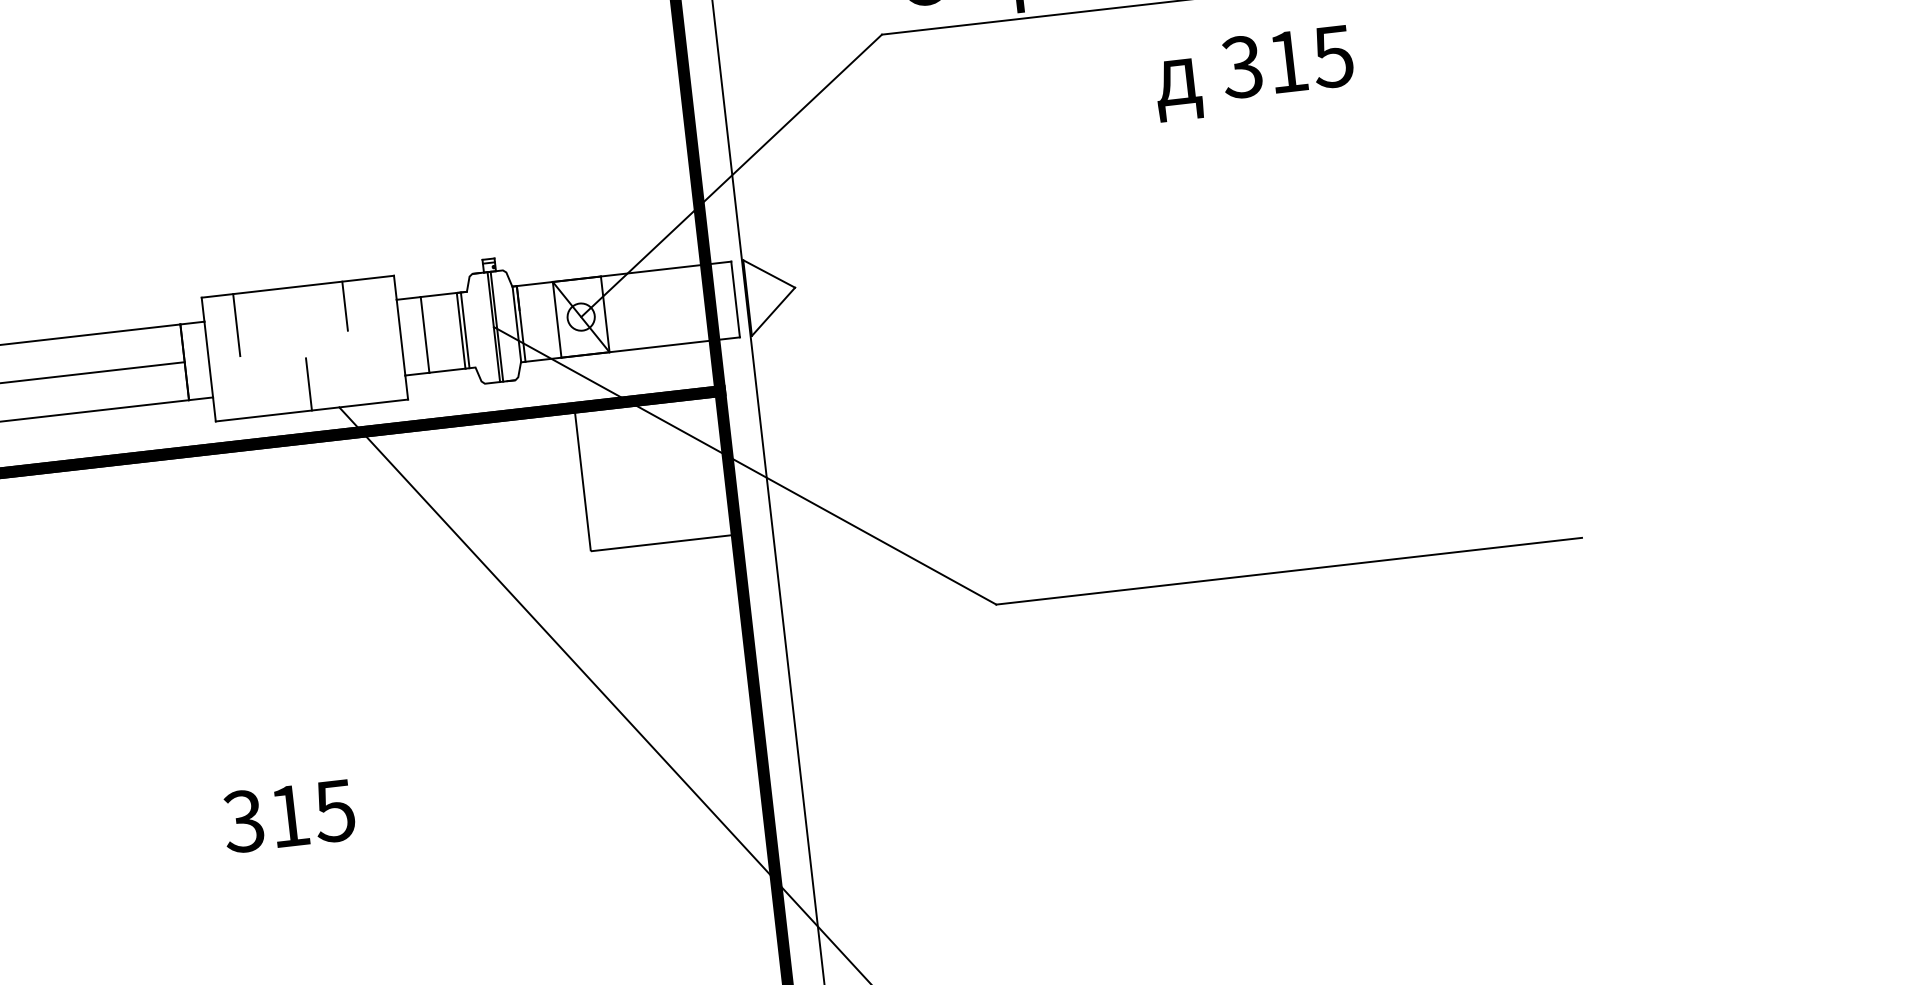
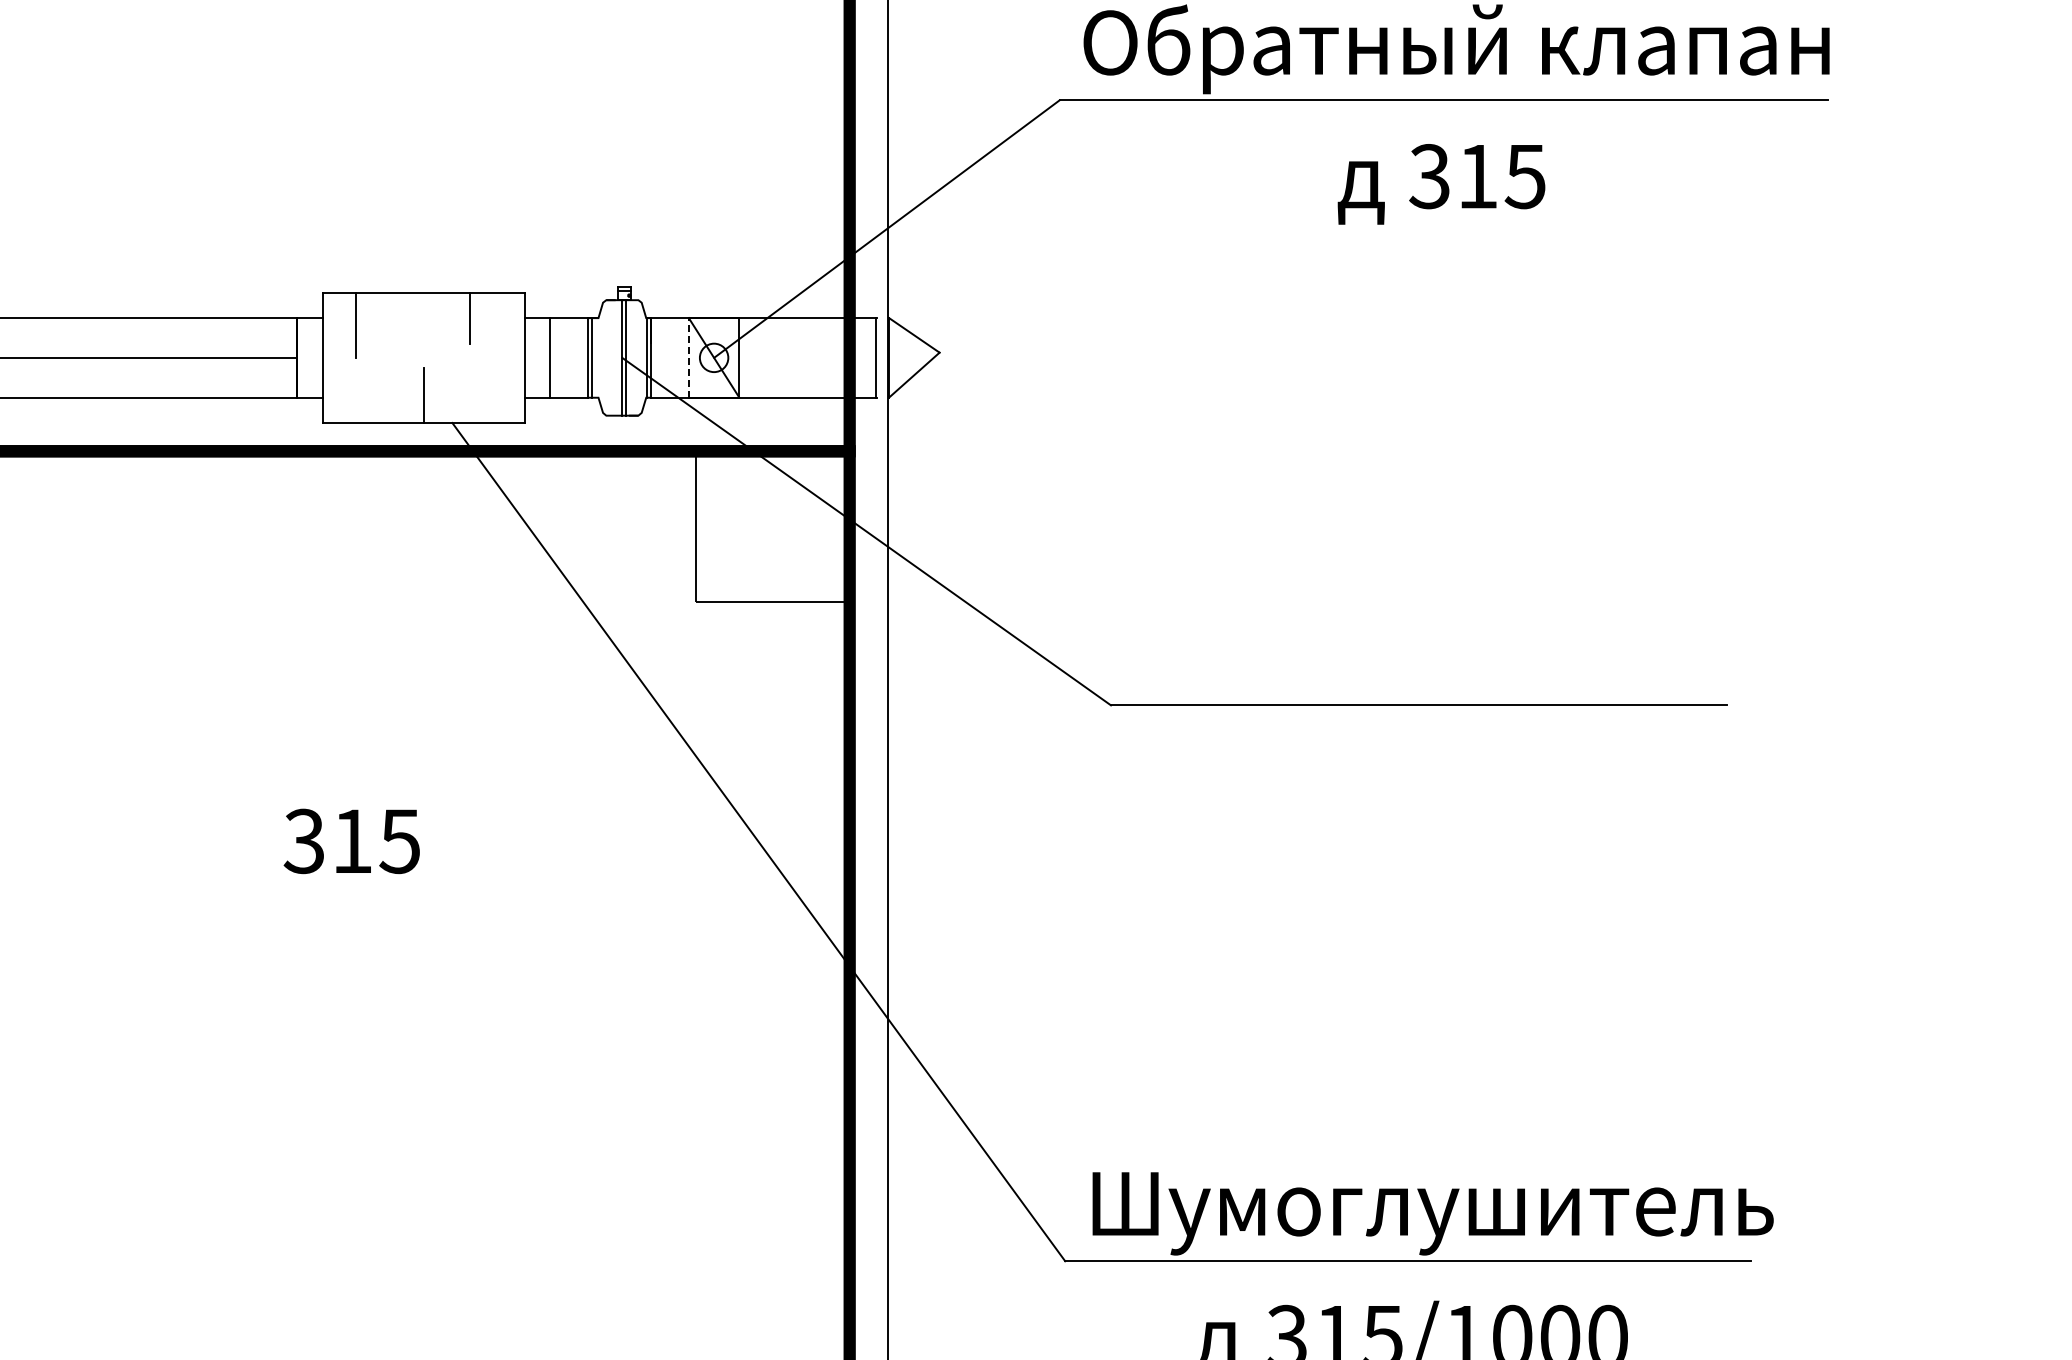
line: (556, 319) -> (688, 357), solid -> dashed

